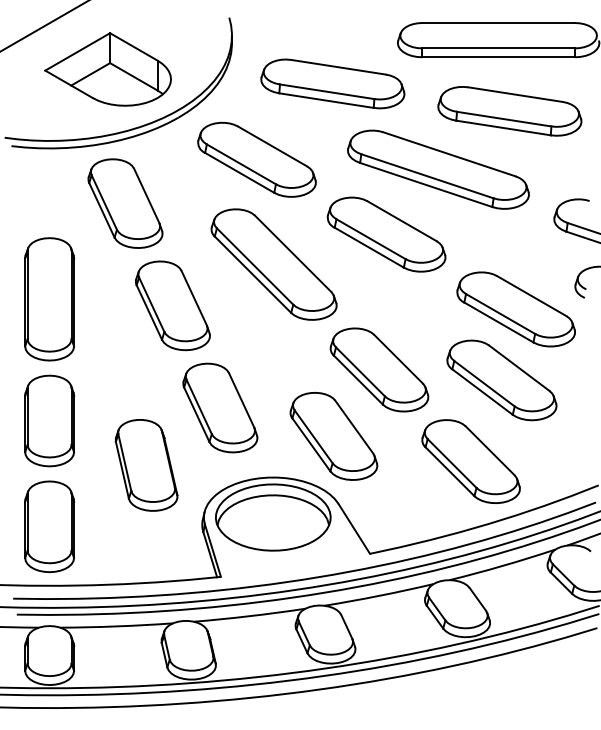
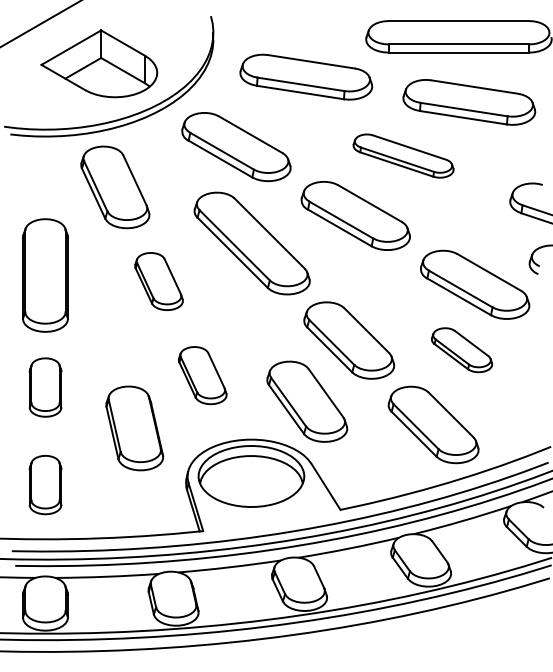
part: (438, 169) -> (403, 155), size x0.6
part: (172, 305) -> (158, 281), size x0.7
part: (501, 380) -> (461, 350), size x0.6
part: (220, 407) -> (202, 375), size x0.7
part: (49, 420) -> (45, 387), size x0.7
part: (49, 526) -> (45, 484), size x0.7

